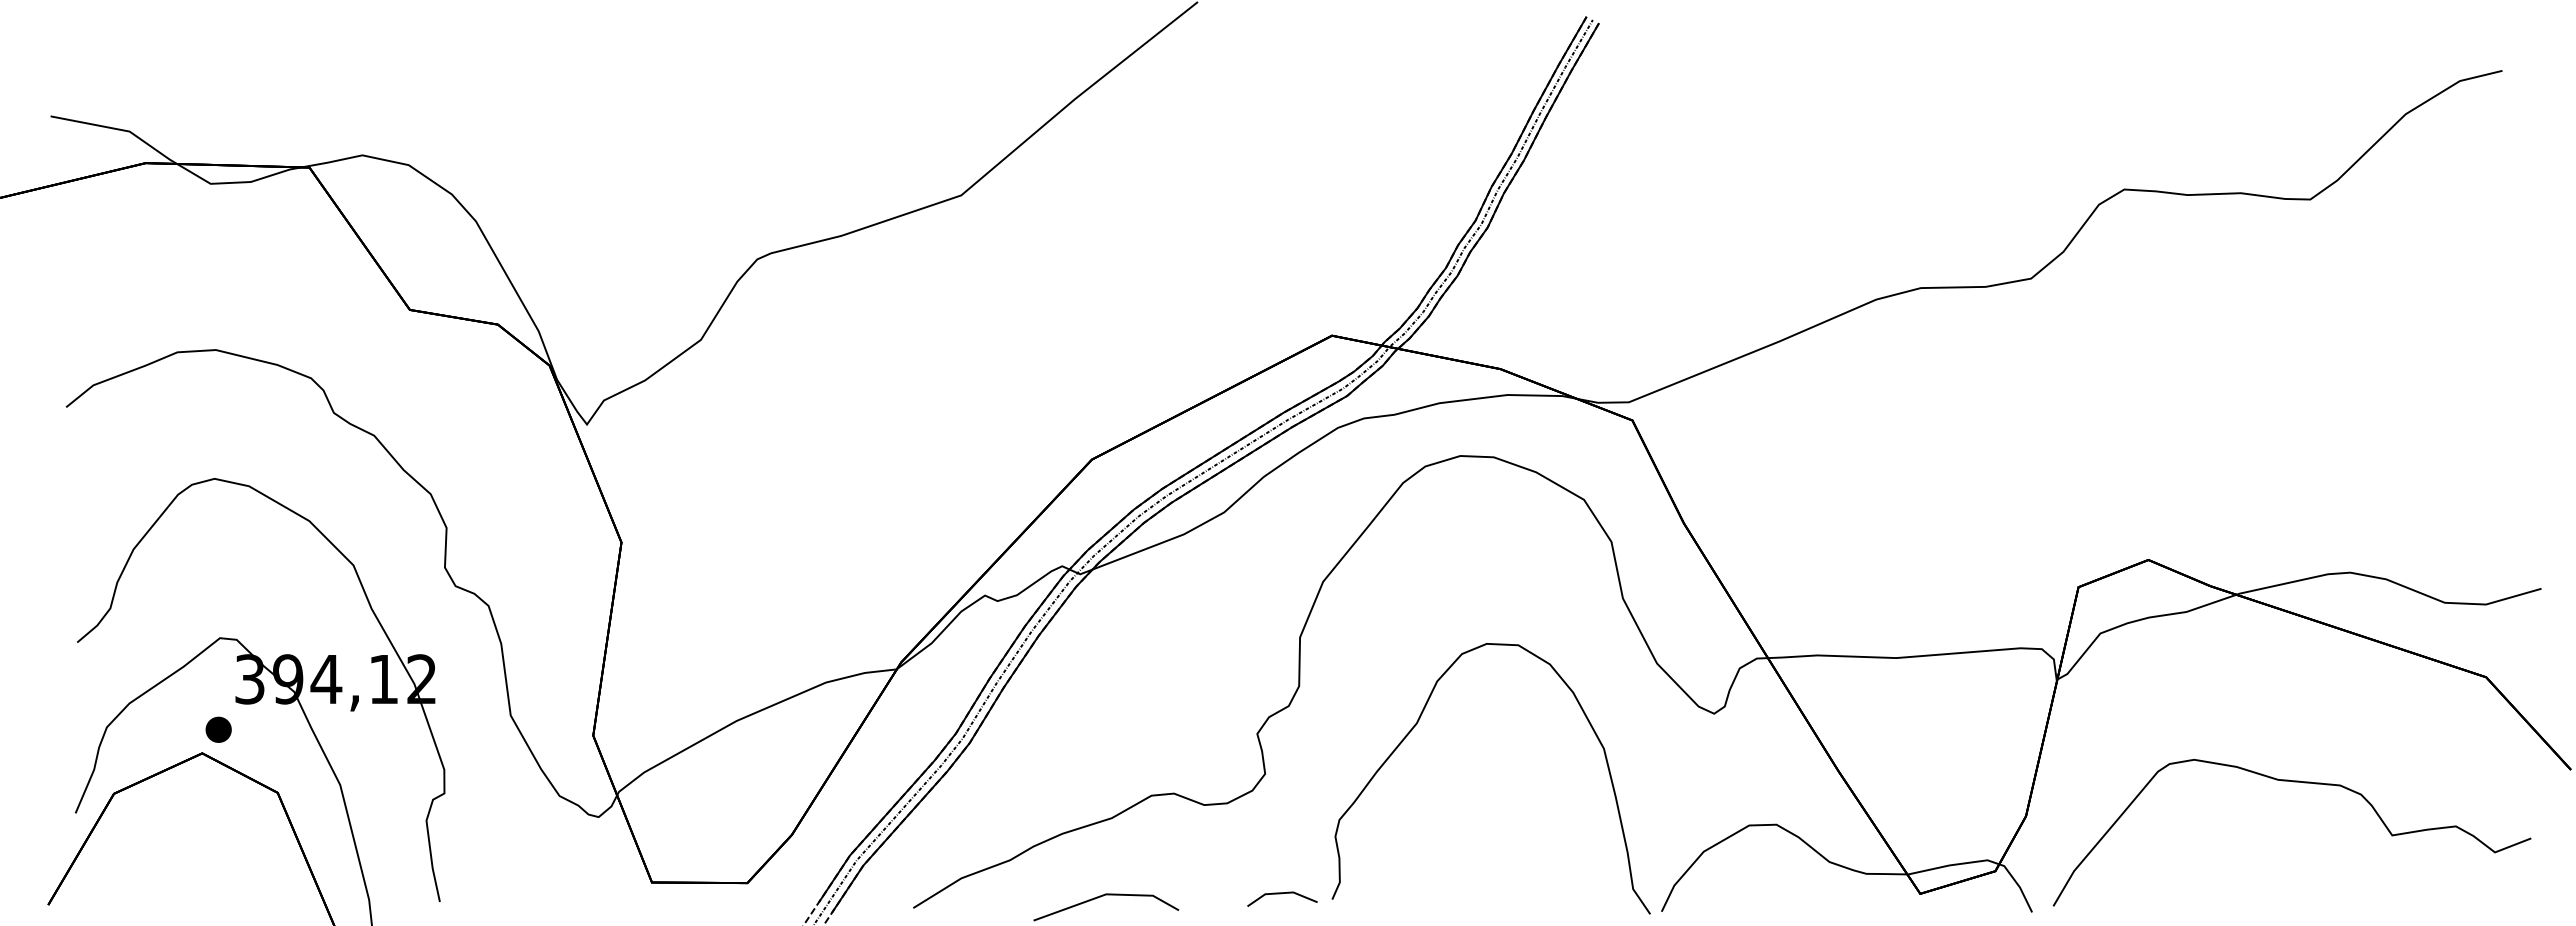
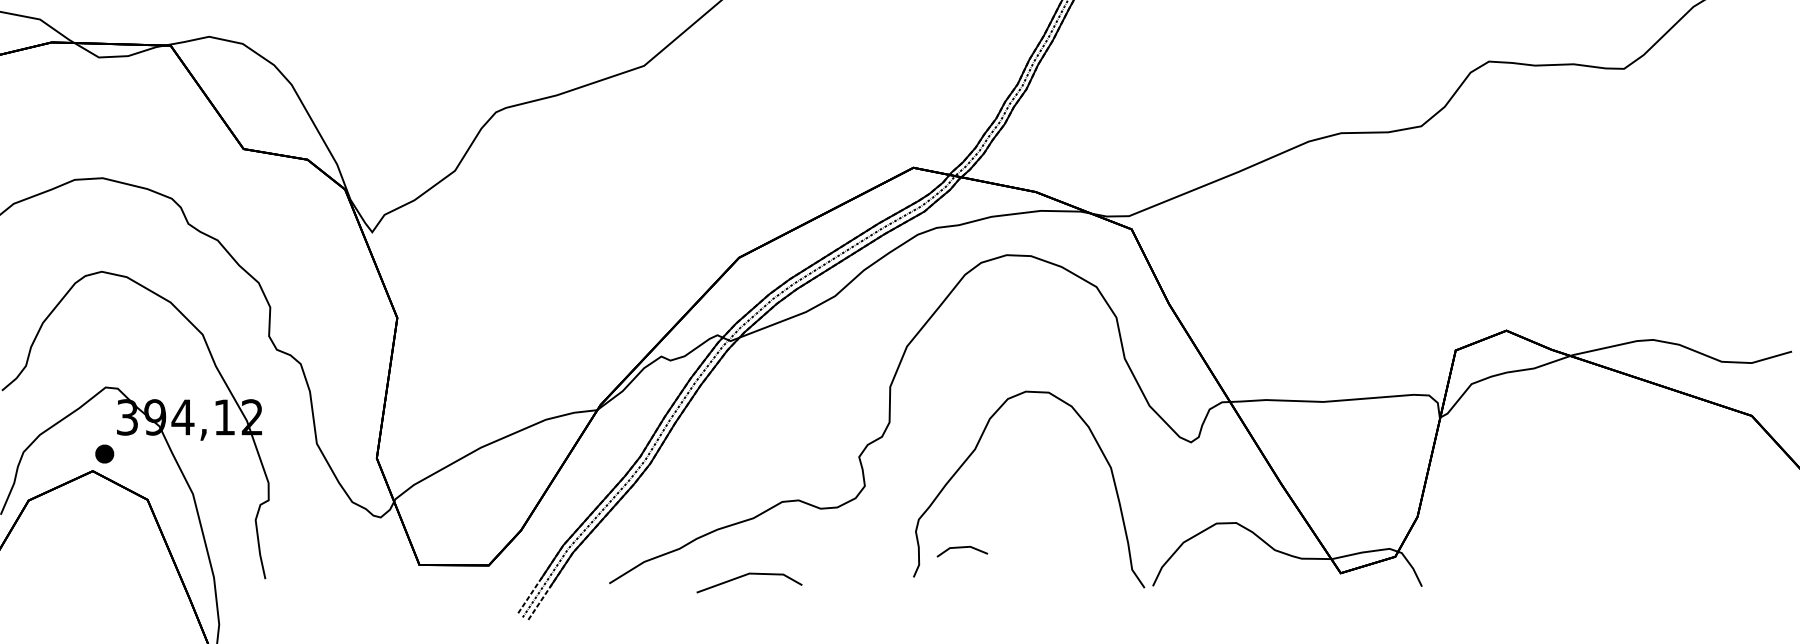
curve: (2293, 782) -> (1611, 492), removed
line: (1281, 894) -> (961, 548), moved

